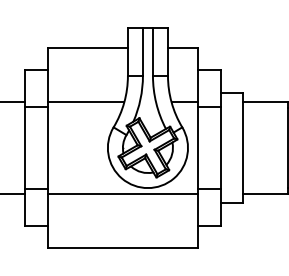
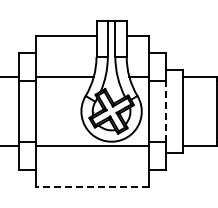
line: (220, 147) -> (166, 111), solid -> dashed
line: (122, 248) -> (92, 187), solid -> dashed

